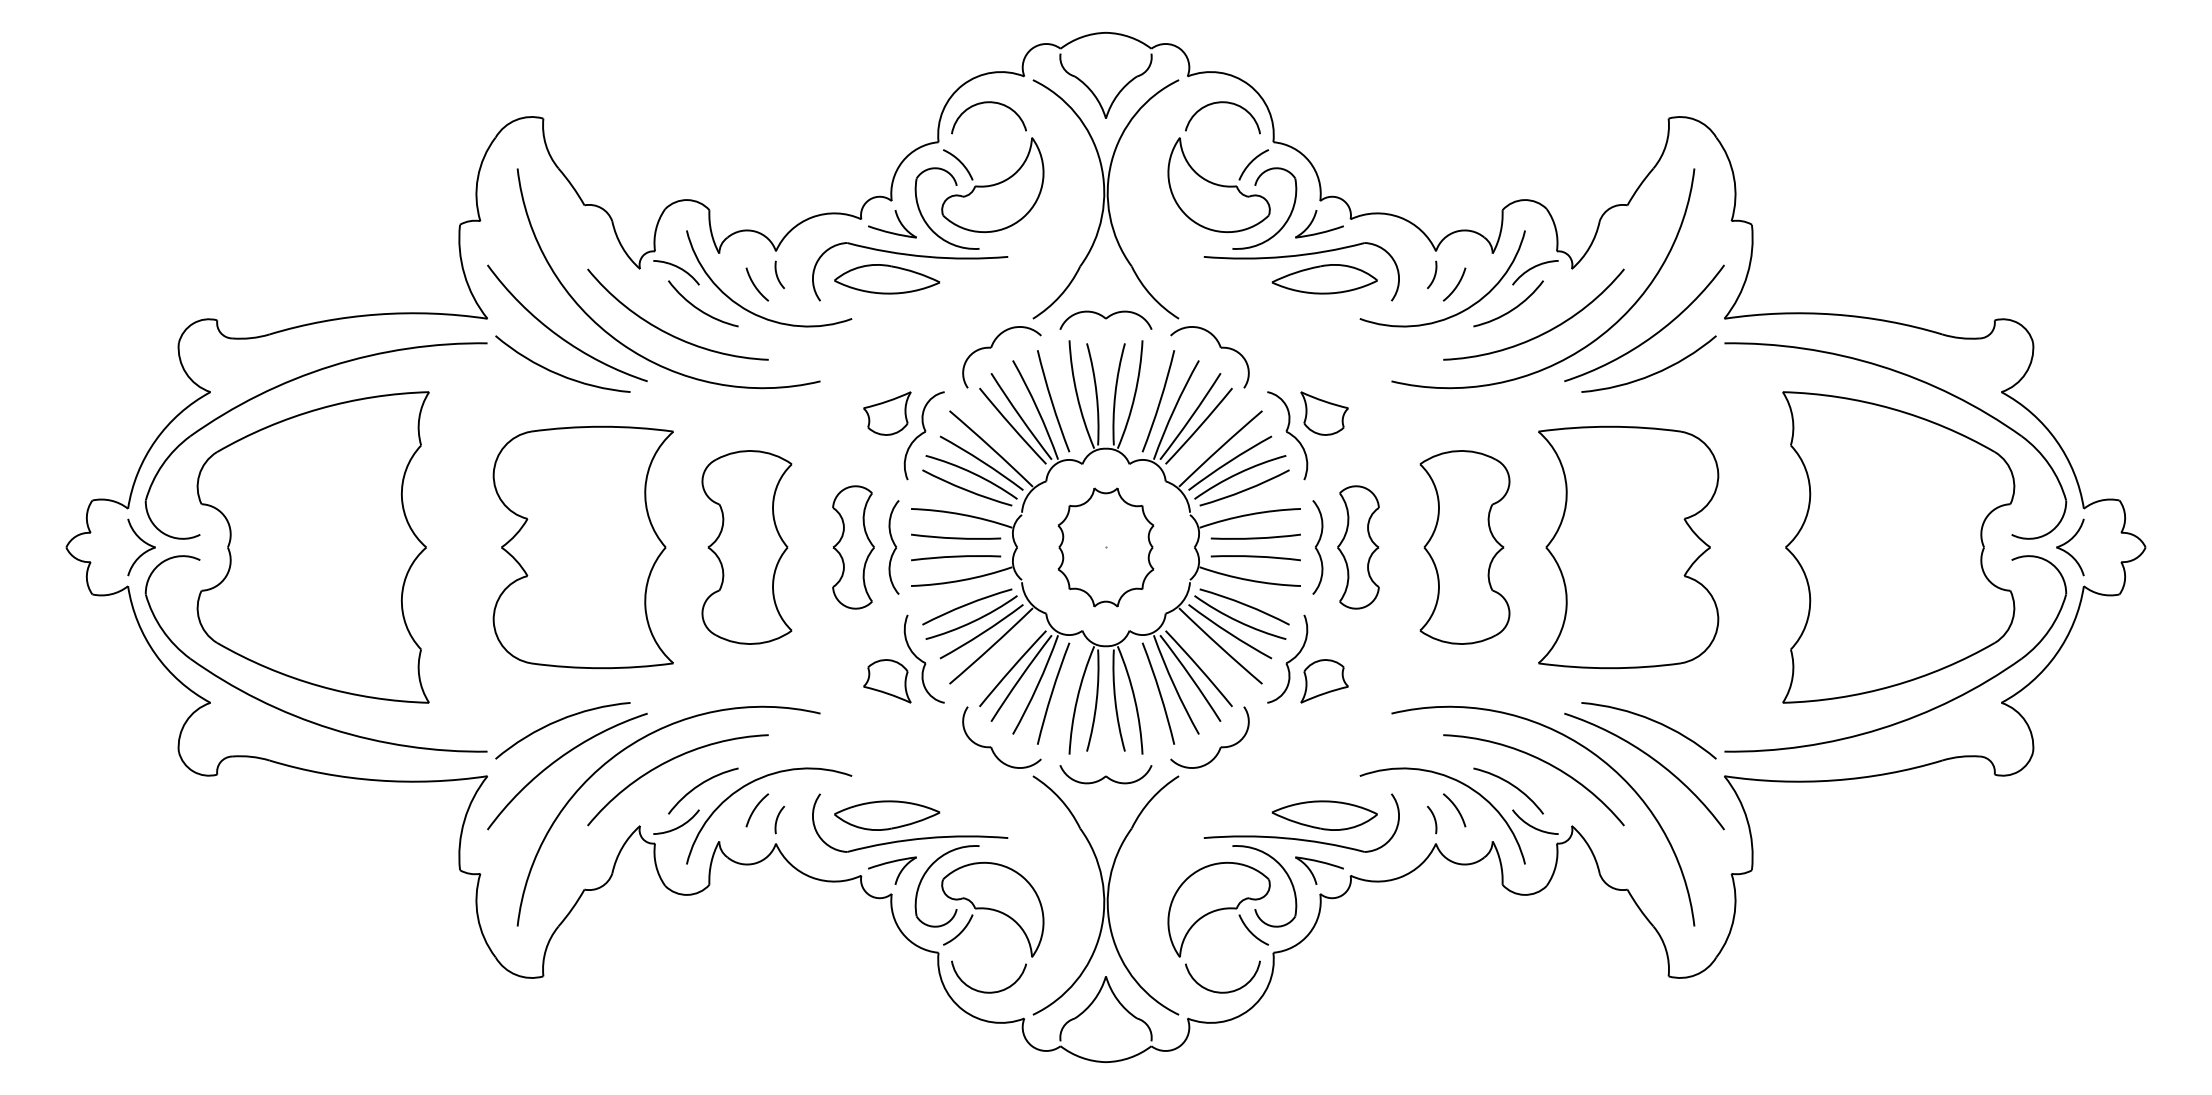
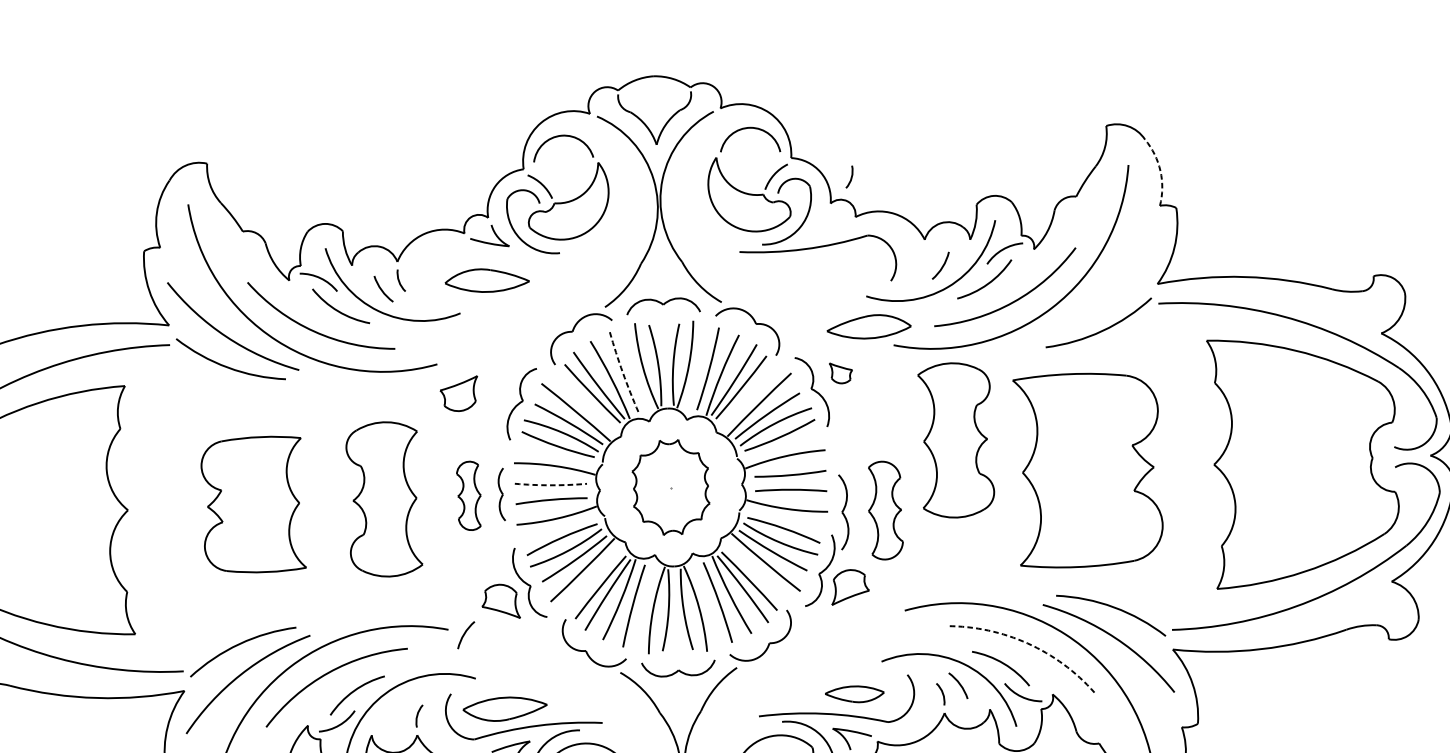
arc: (1734, 177) -> (1160, 170), solid -> dashed
part: (1313, 221) -> (825, 220), removed
part: (911, 256) -> (505, 261), removed
arc: (1434, 274) -> (851, 176), moved
part: (1324, 279) -> (868, 327), moved
arc: (1653, 334) -> (1101, 298), removed
arc: (1051, 401) -> (622, 372), solid -> dashed
part: (887, 413) -> (459, 393), moved
part: (1324, 413) -> (841, 373), size x0.6
arc: (956, 538) -> (551, 485), solid -> dashed
part: (582, 547) -> (252, 505), size x0.7
part: (853, 547) -> (469, 495), size x0.7
part: (893, 547) -> (501, 494), size x0.7
part: (1317, 547) -> (843, 512), moved
part: (1358, 547) -> (885, 510), moved
part: (1464, 547) -> (956, 440), moved
arc: (1543, 761) -> (1027, 643), solid -> dashed
arc: (756, 808) -> (465, 633), moved
part: (1324, 815) -> (854, 694), size x0.7

